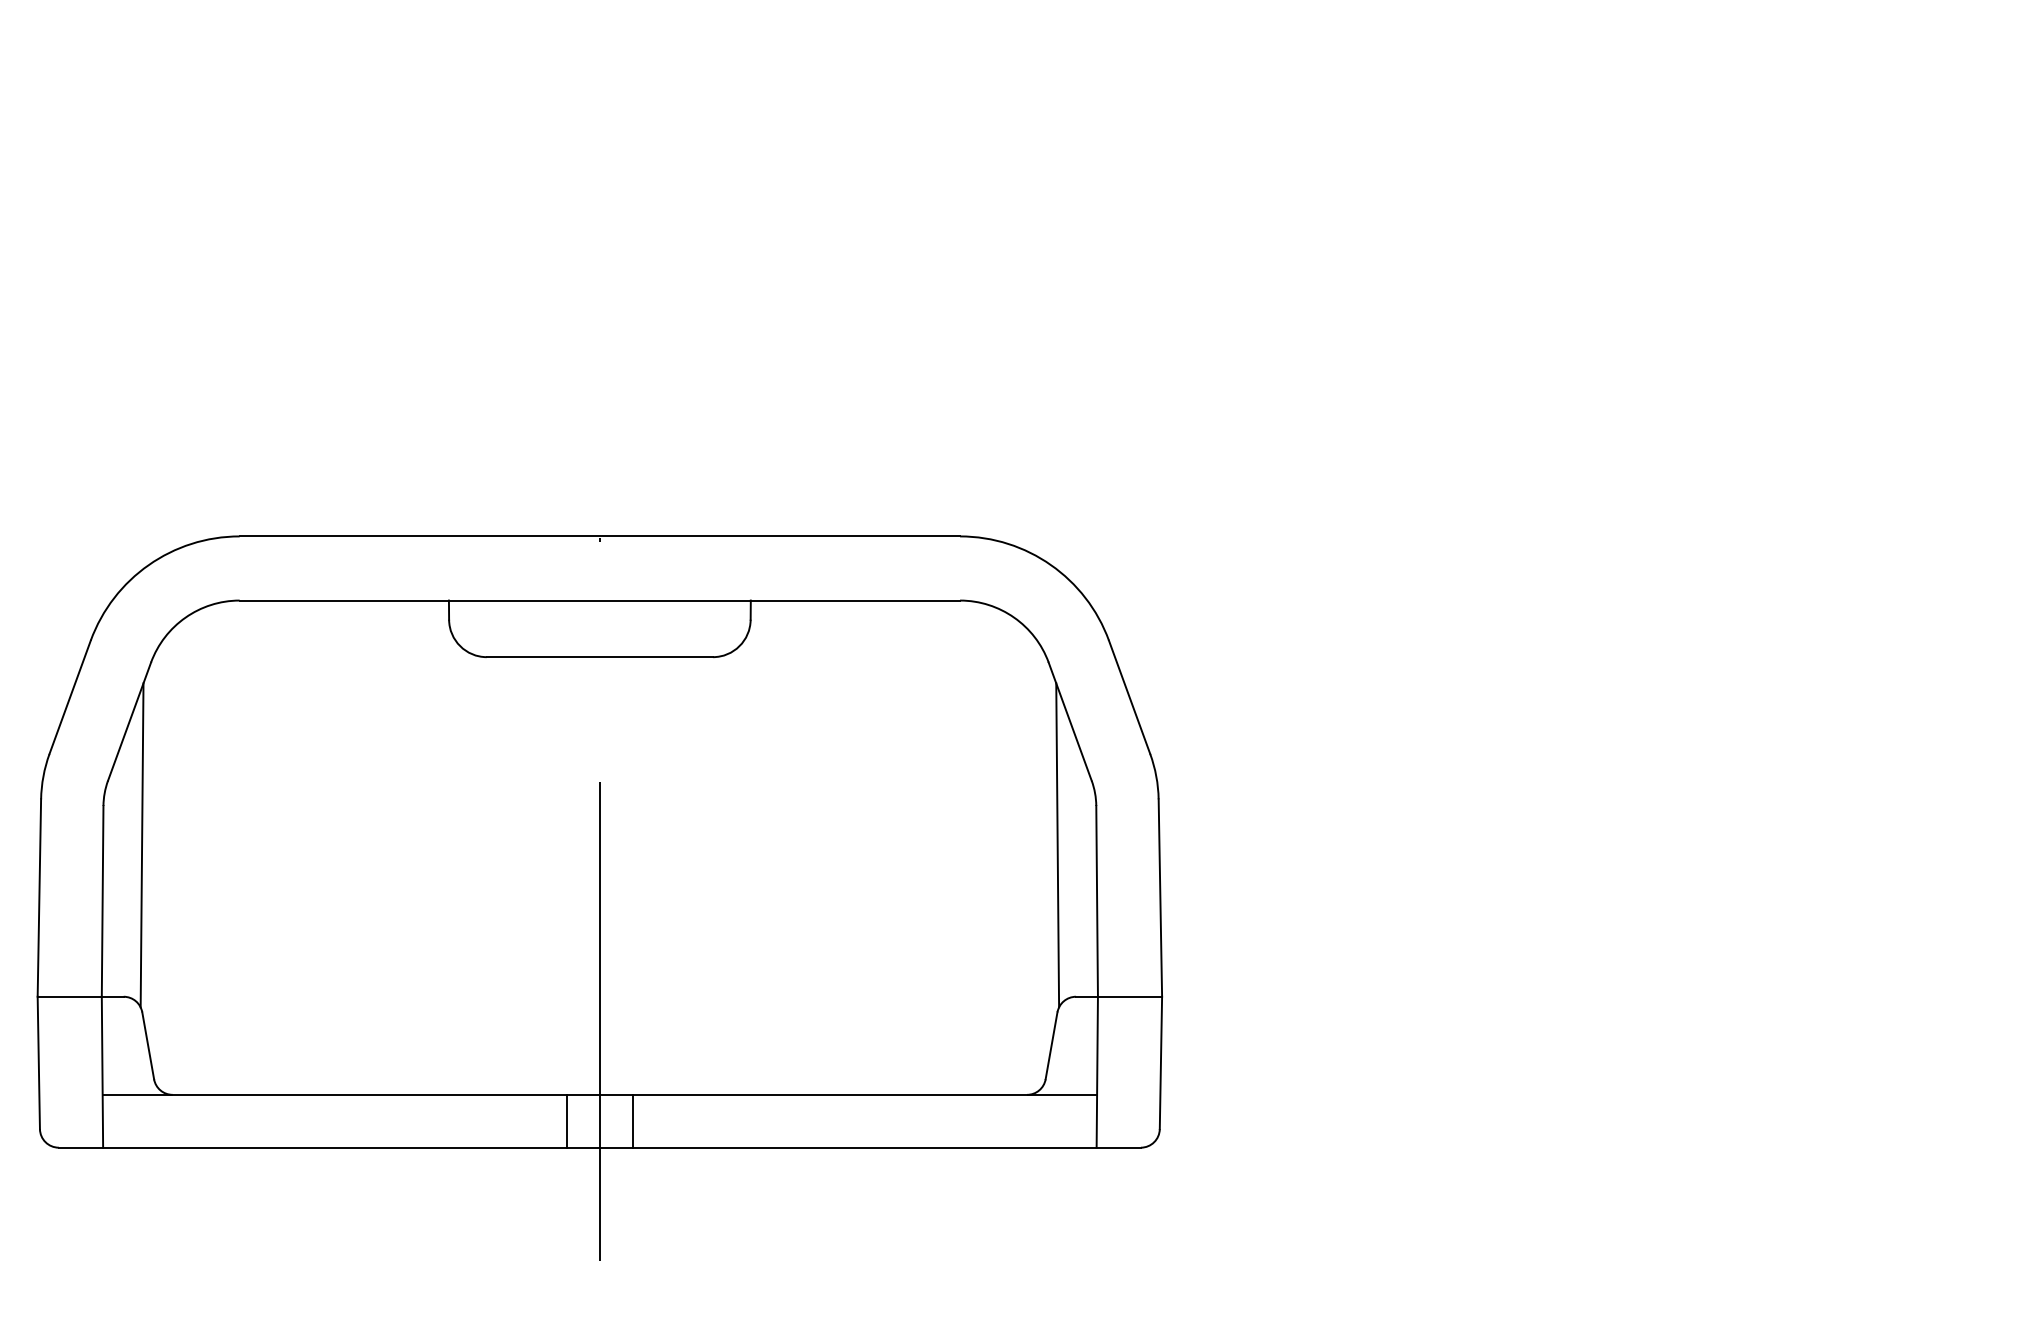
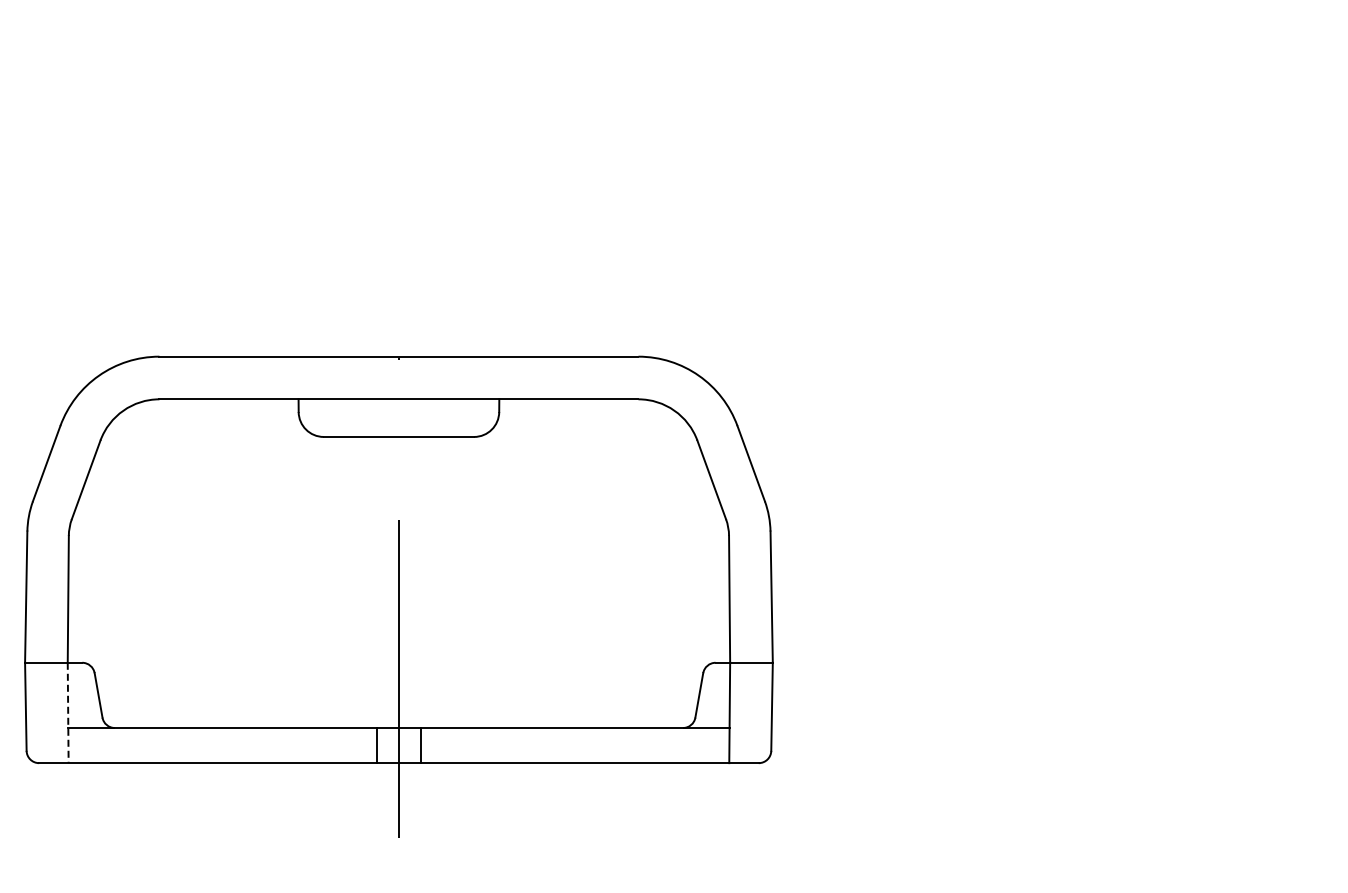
line: (142, 844) -> (94, 561), removed
line: (1057, 844) -> (703, 561), removed
line: (102, 1073) -> (68, 713), solid -> dashed

